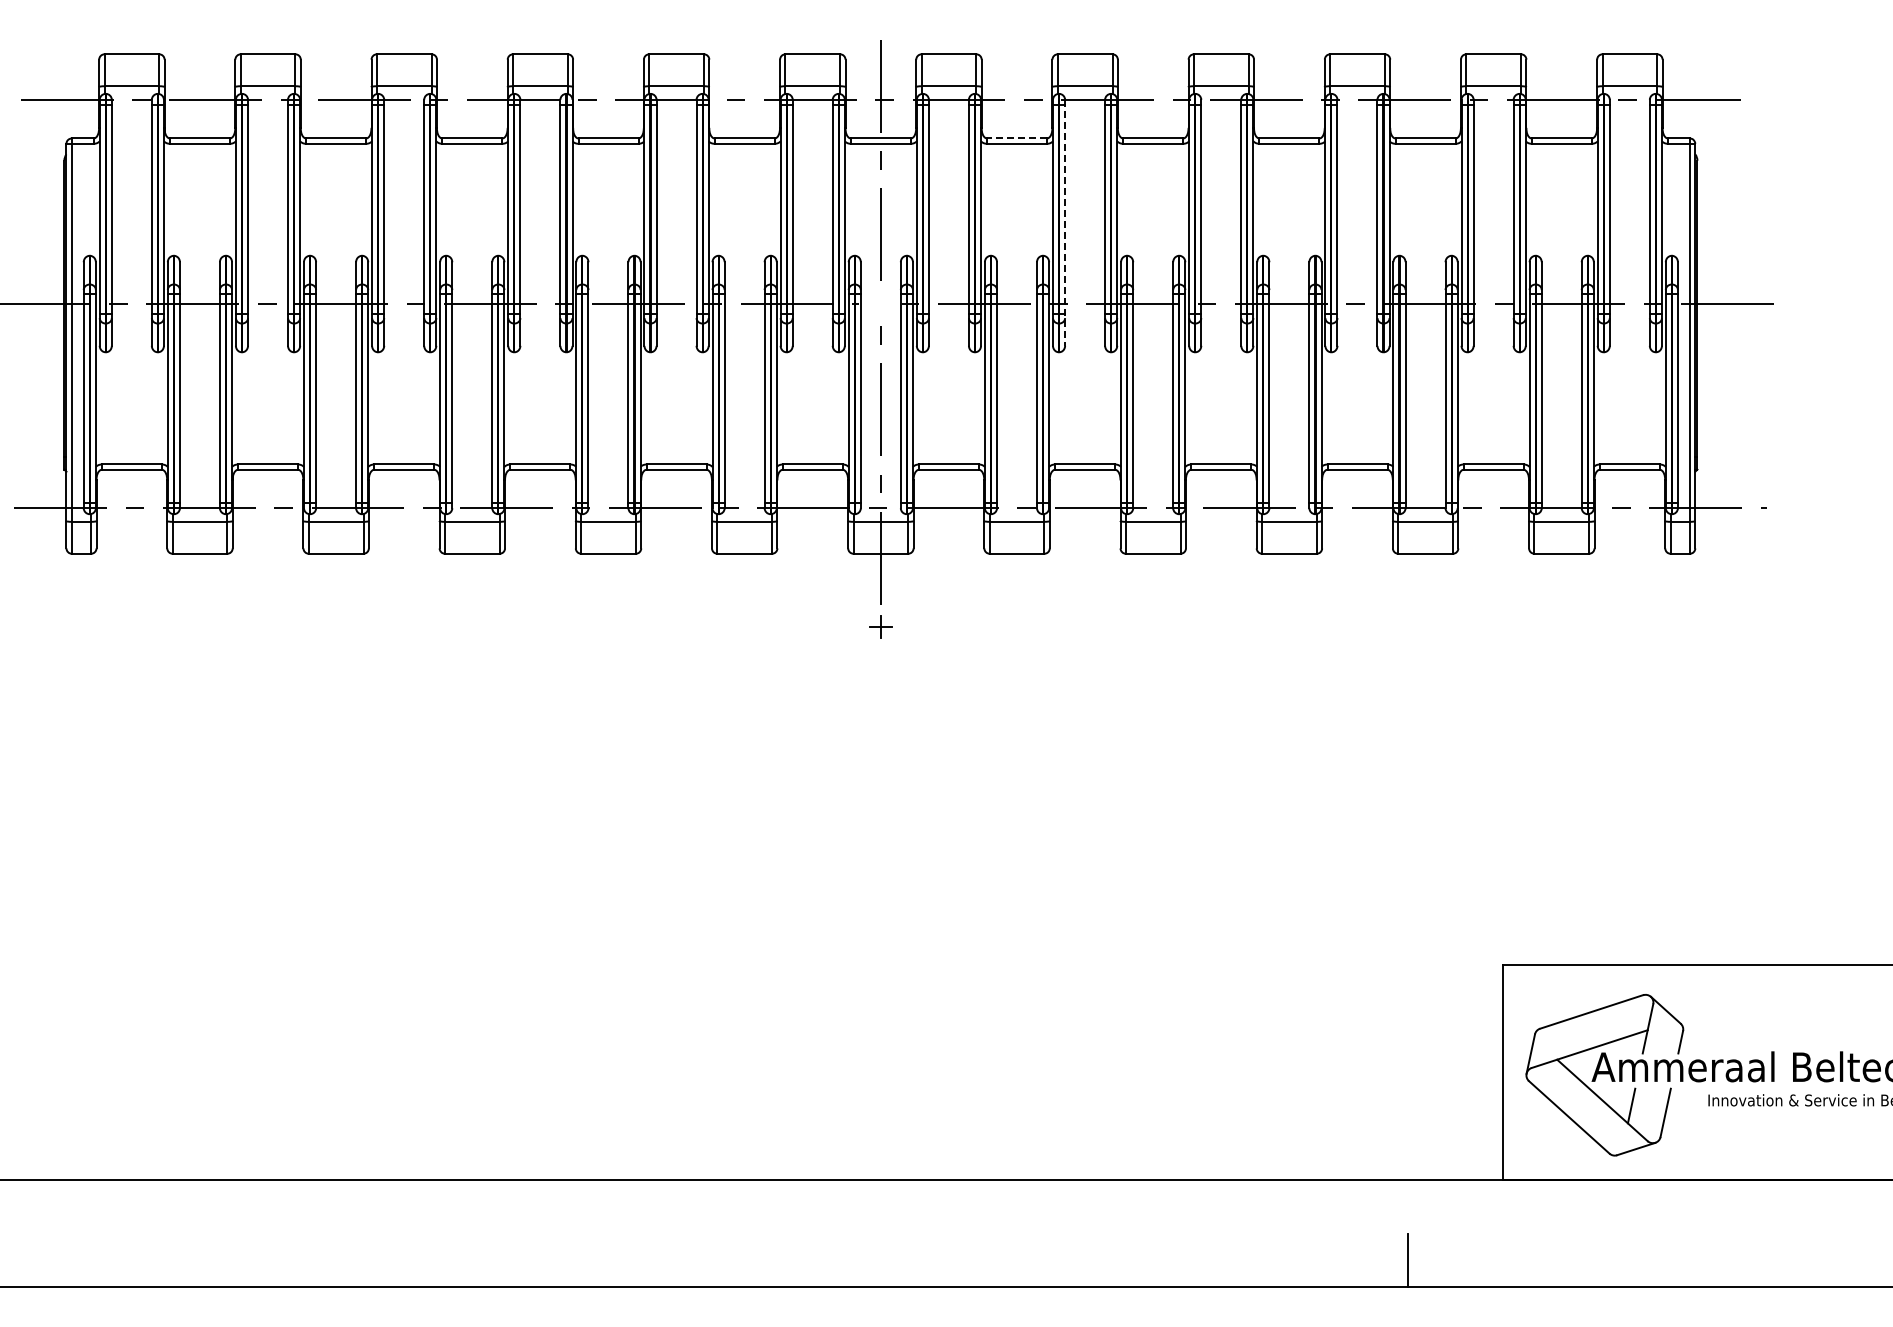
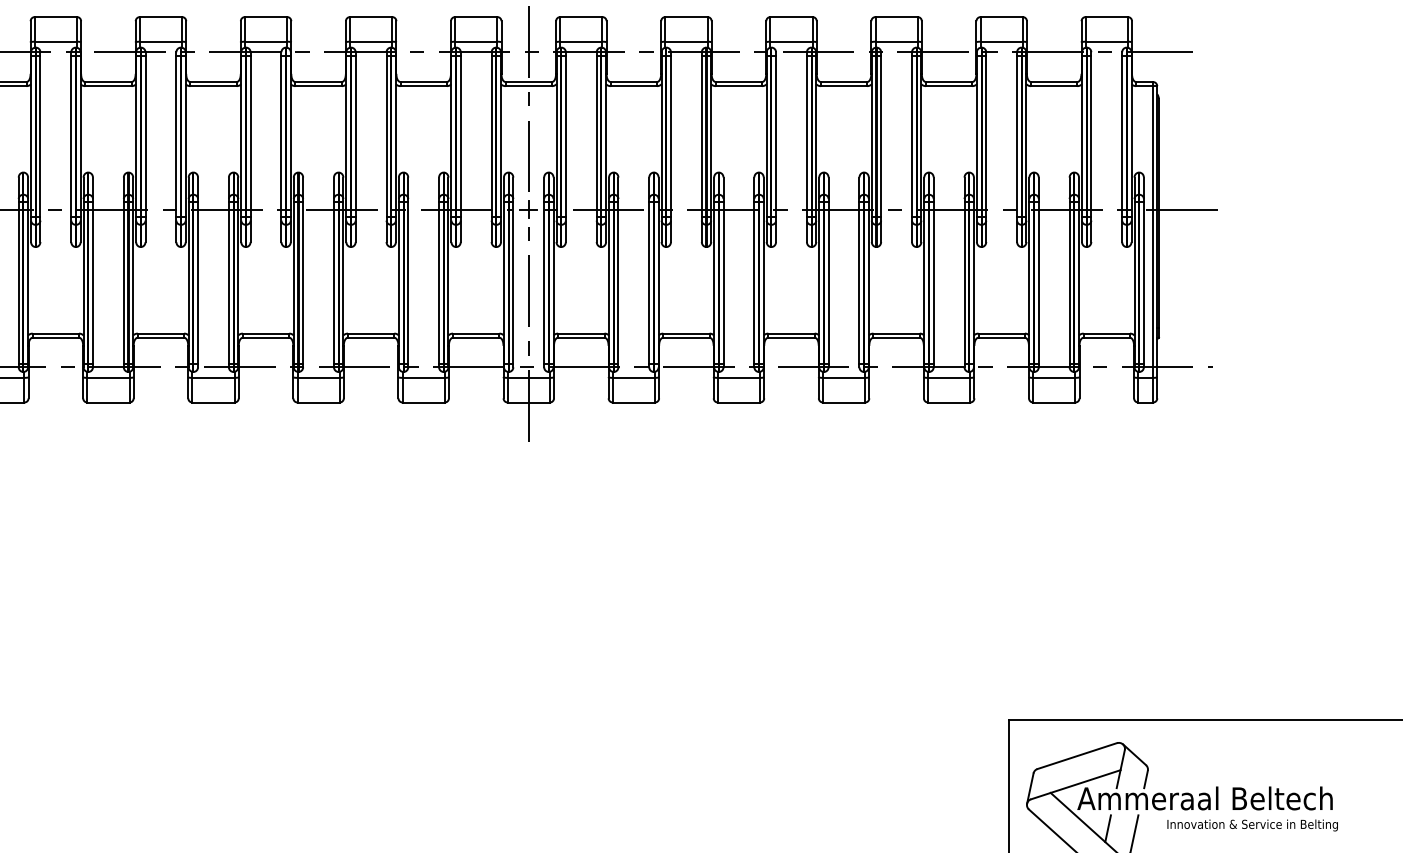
line: (1016, 138) -> (633, 82), dashed -> solid
line: (1065, 222) -> (671, 146), dashed -> solid
part: (880, 626) -> (528, 209), moved

